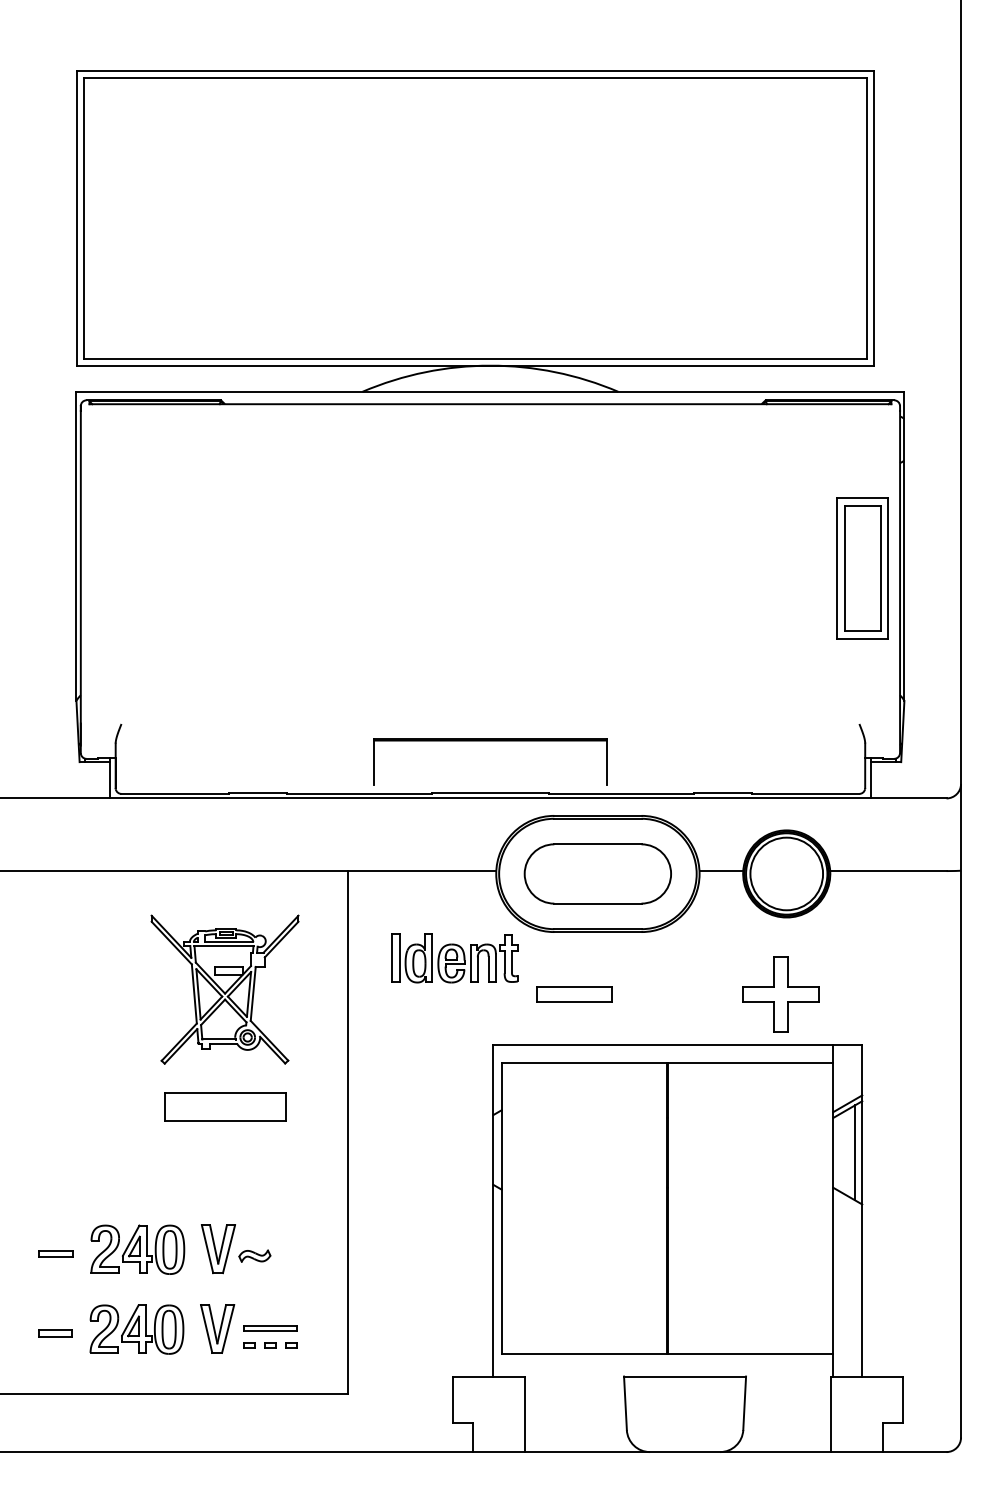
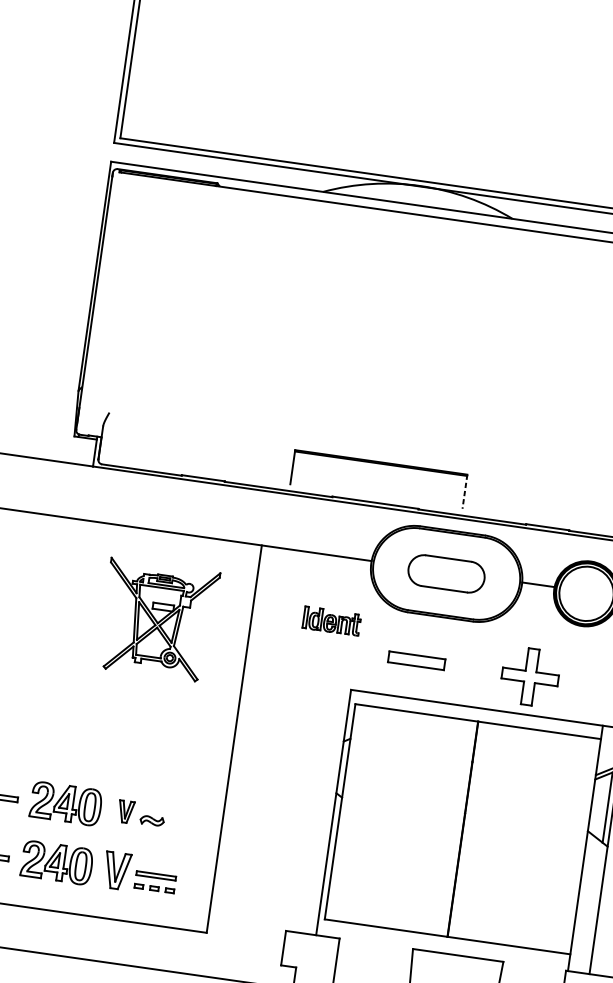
line: (606, 762) -> (464, 492), solid -> dashed
part: (597, 873) -> (446, 573), size x0.7
part: (454, 958) -> (331, 621), size x0.6
part: (780, 994) -> (529, 676), moved
part: (225, 1106) -> (146, 706), removed
part: (218, 1249) -> (125, 812), size x0.6

